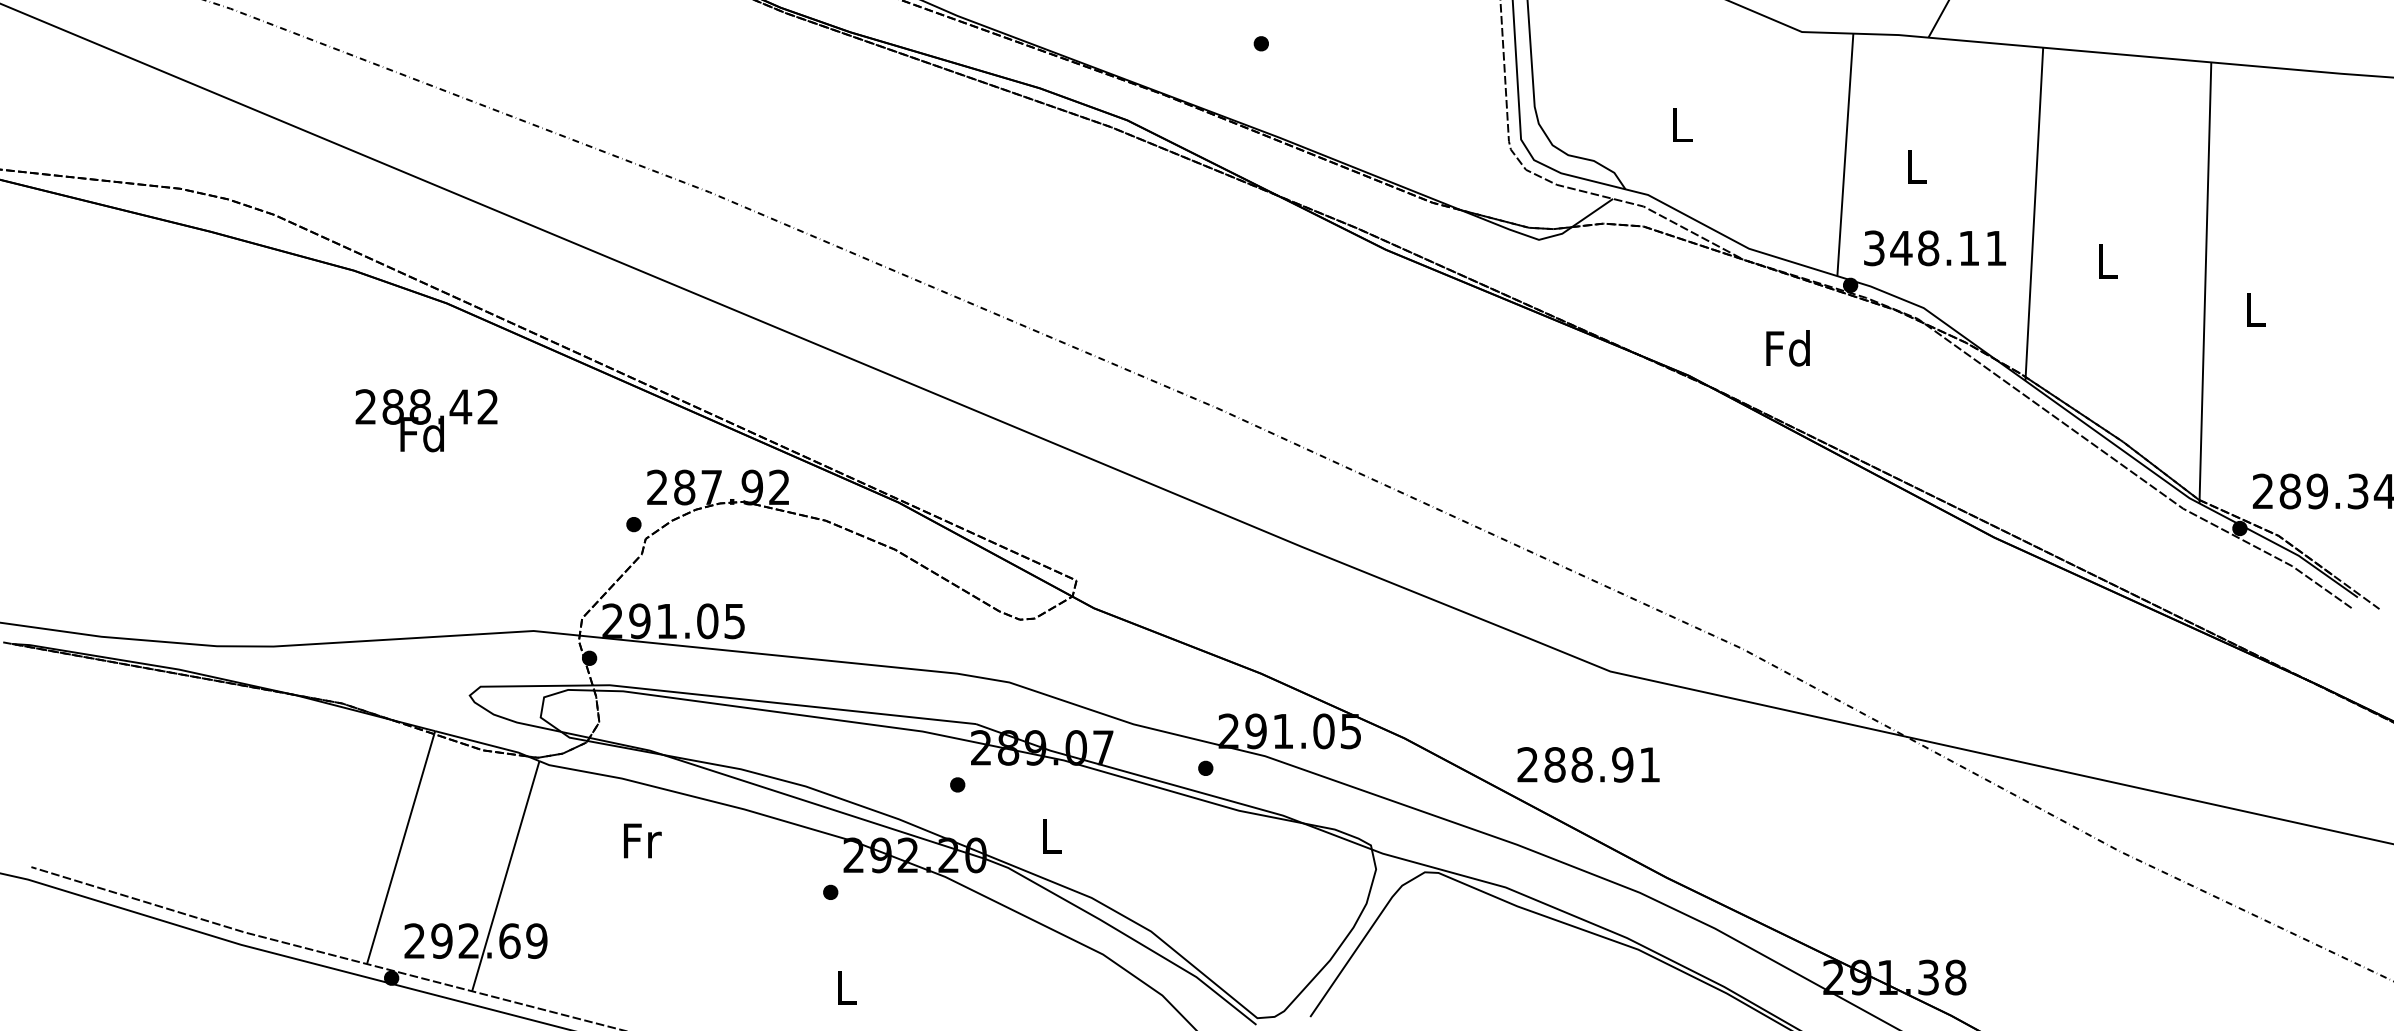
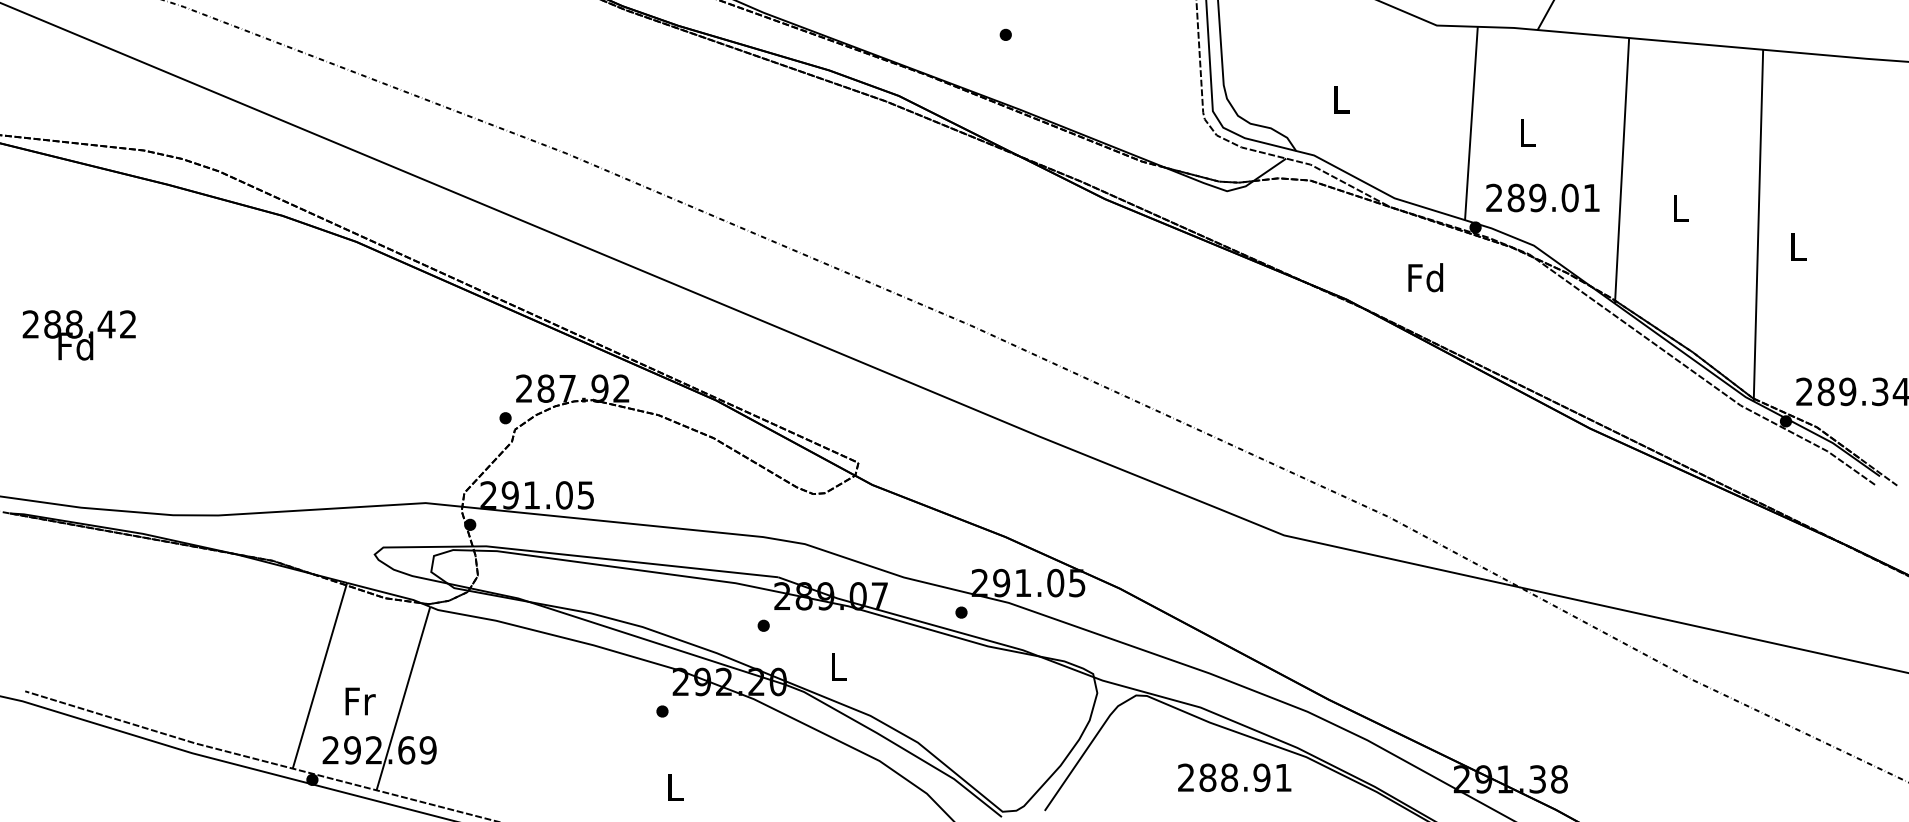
text: (1921, 247) -> (1532, 197), 348.11 -> 289.01
text: (425, 420) -> (78, 335), moved
text: (1588, 764) -> (1234, 777), moved
text: (642, 840) -> (360, 701), moved

